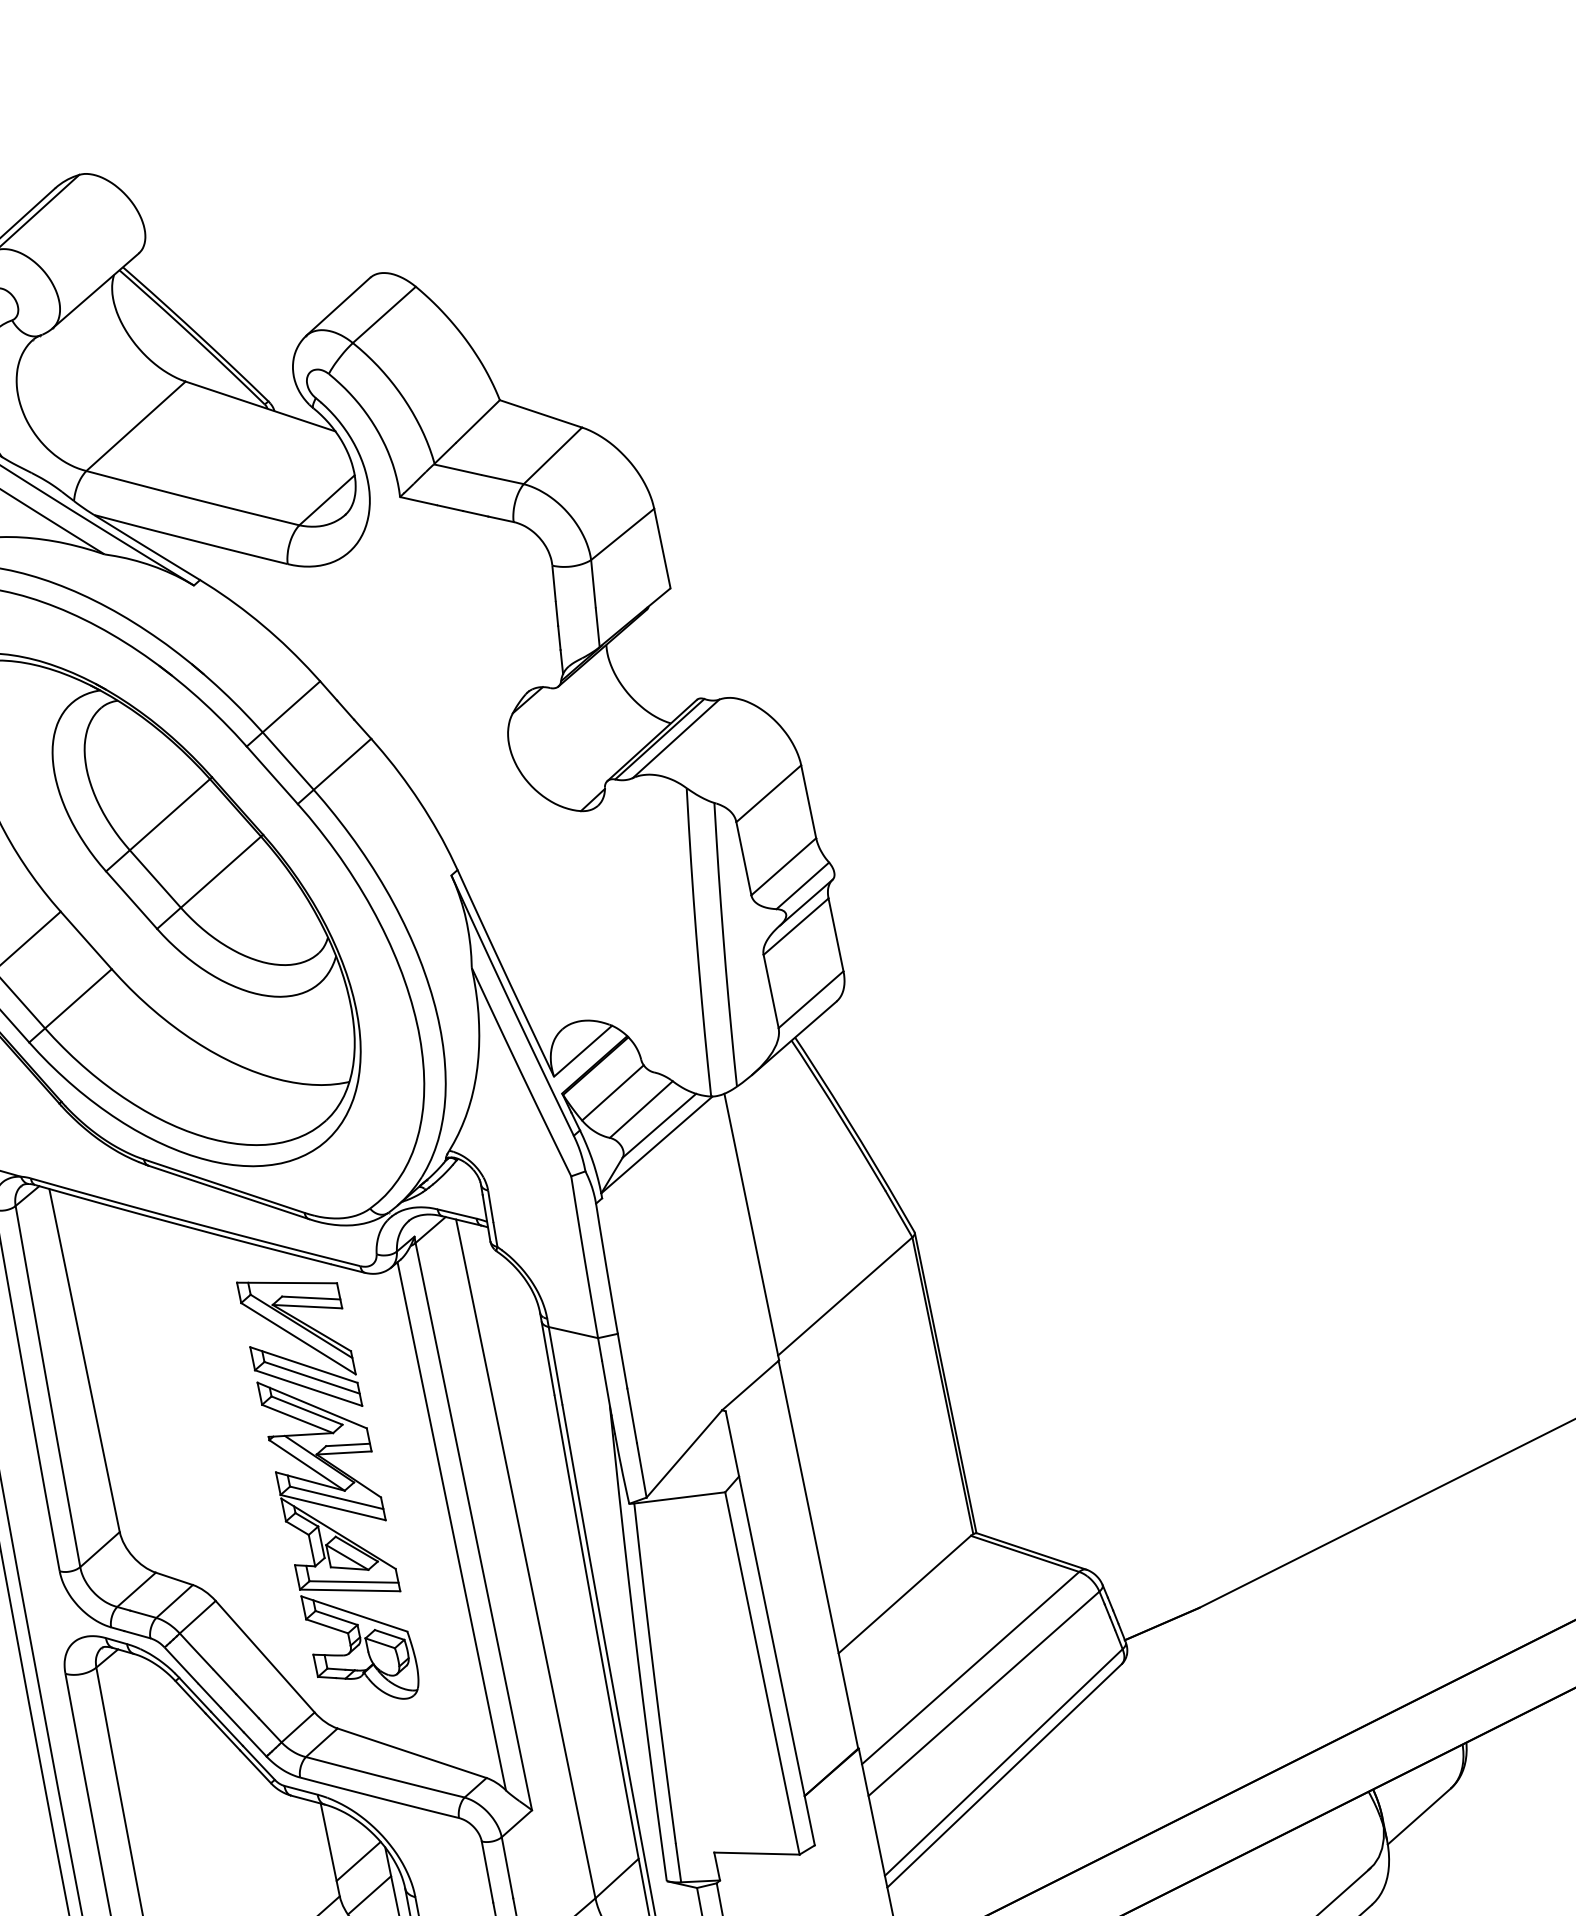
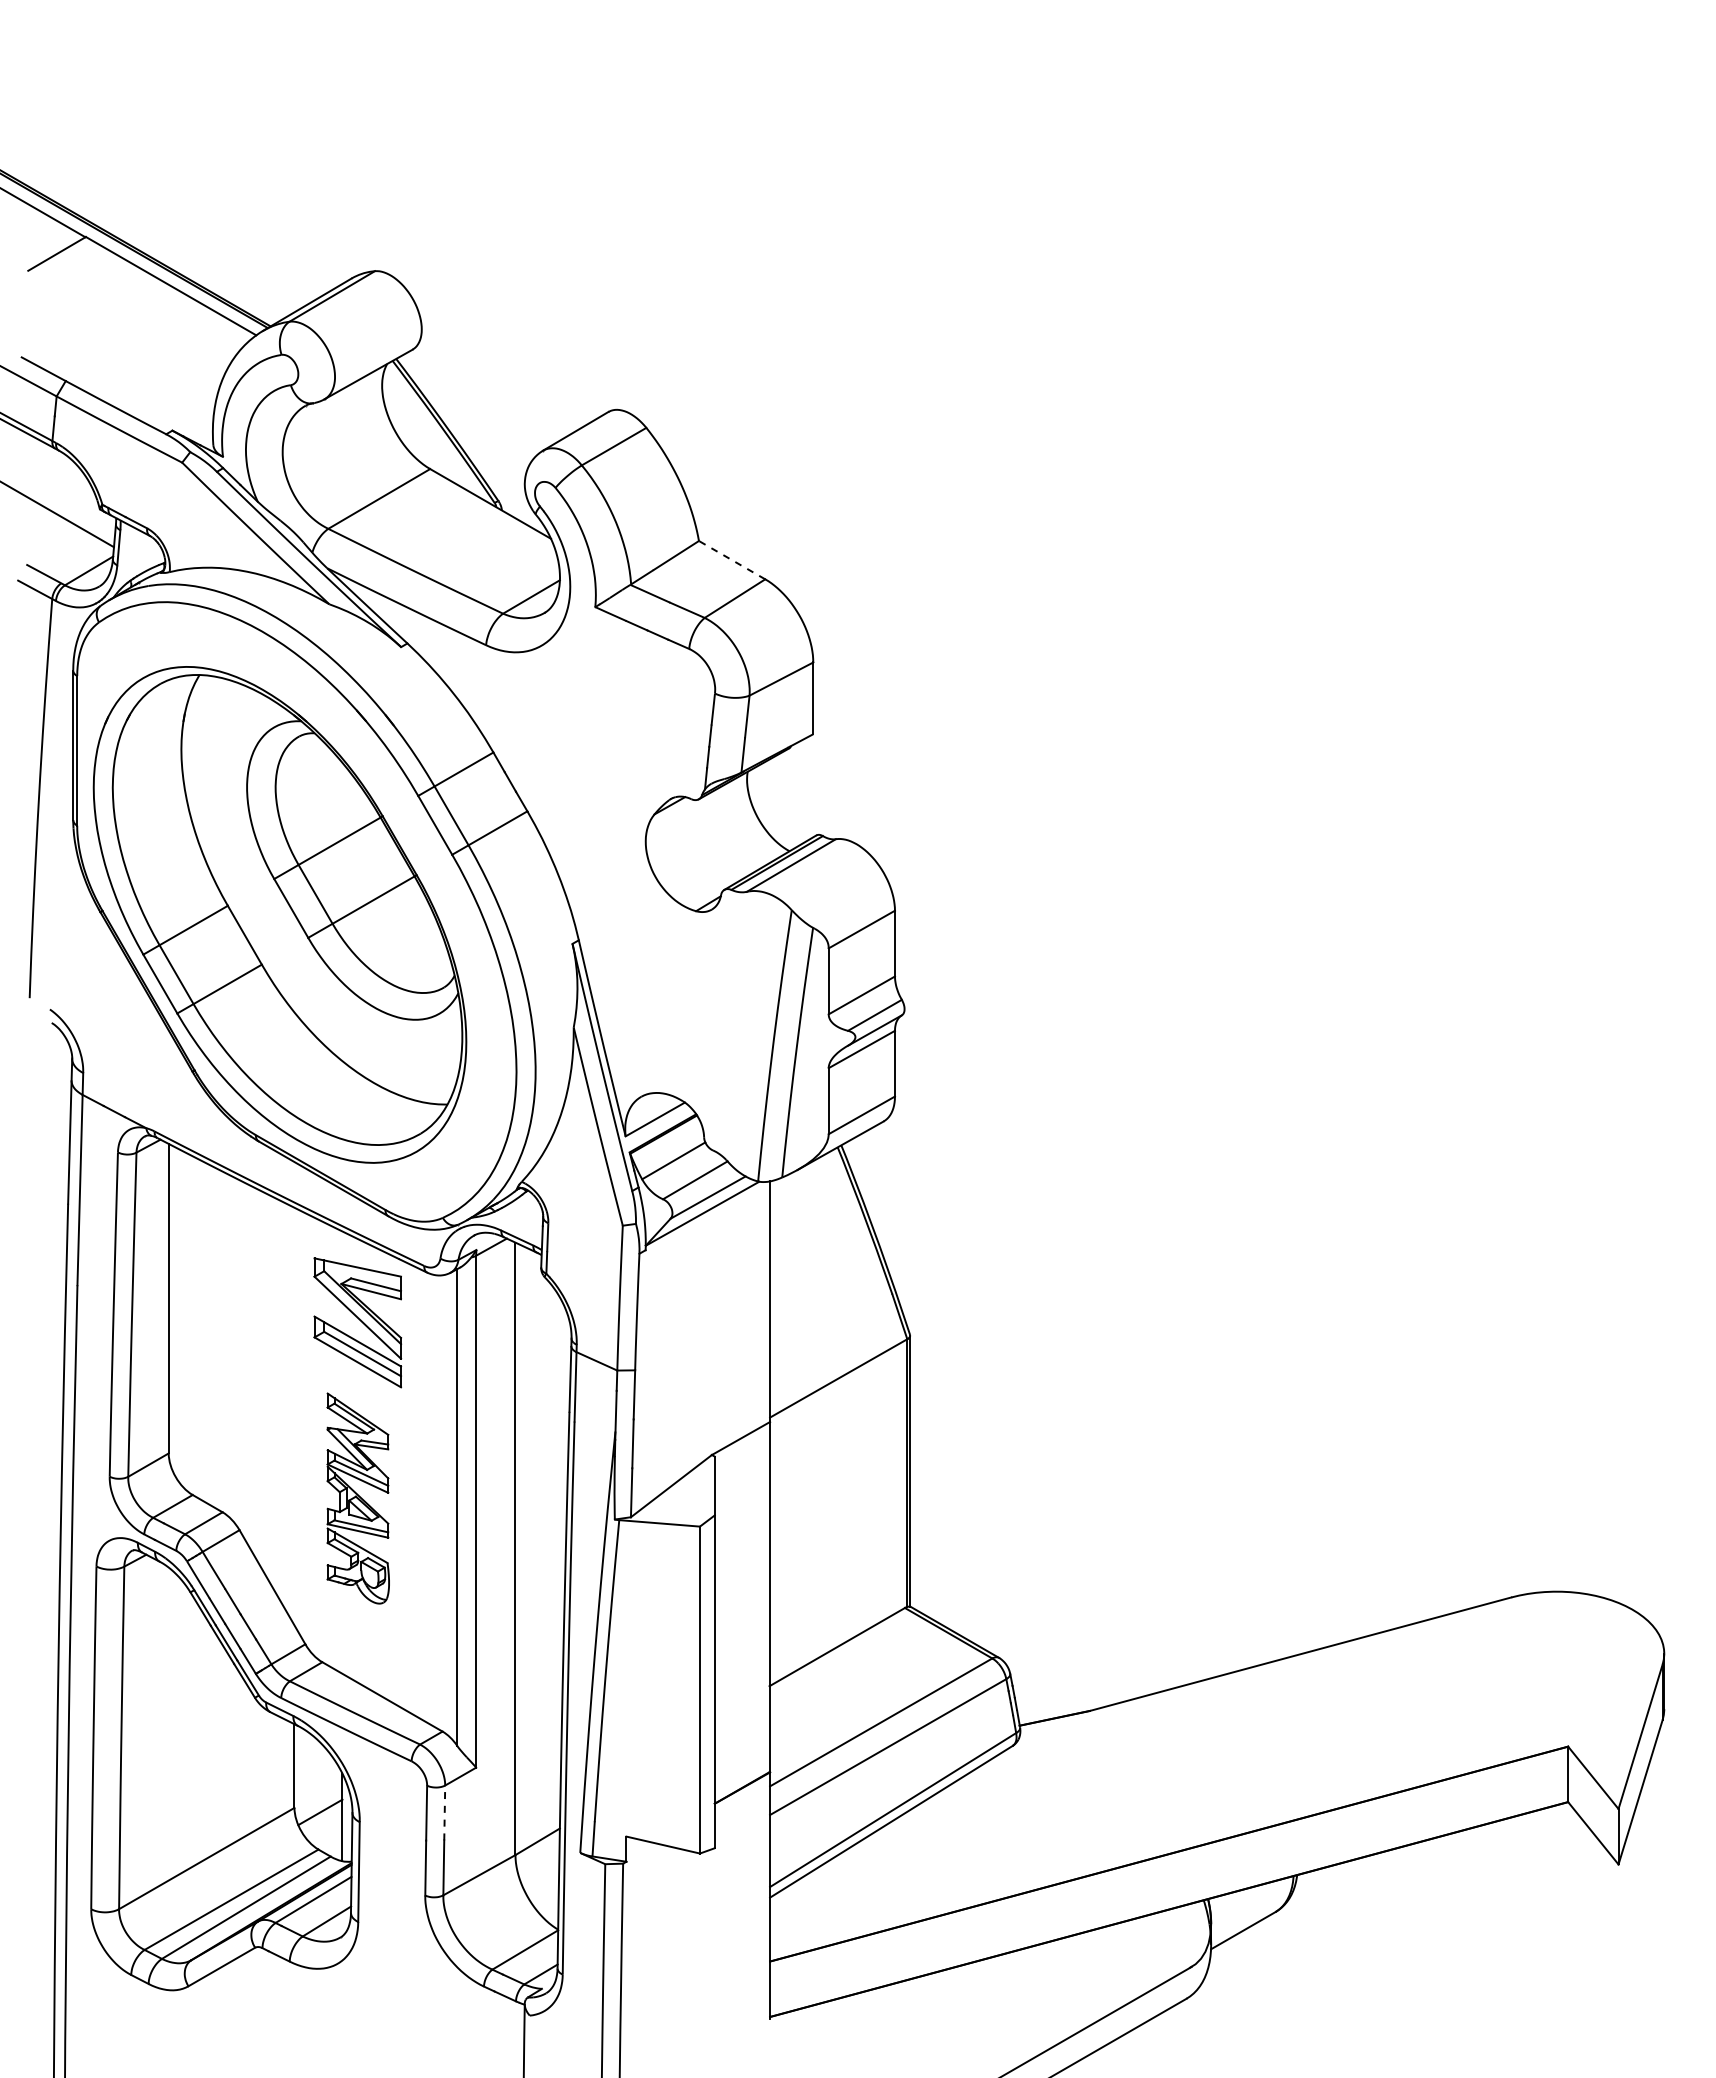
line: (540, 413) -> (731, 559), solid -> dashed
part: (340, 1538) -> (358, 1498), size x0.7
line: (358, 1862) -> (316, 1781), removed
line: (507, 1867) -> (444, 1812), solid -> dashed

